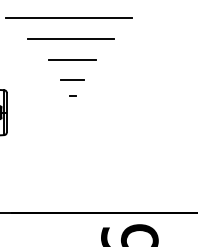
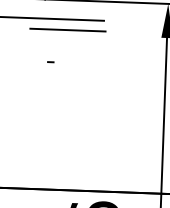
line: (70, 38) -> (67, 29), moved
line: (72, 59) -> (50, 55), removed
line: (72, 79) -> (50, 72), removed
line: (72, 95) -> (50, 61), moved

